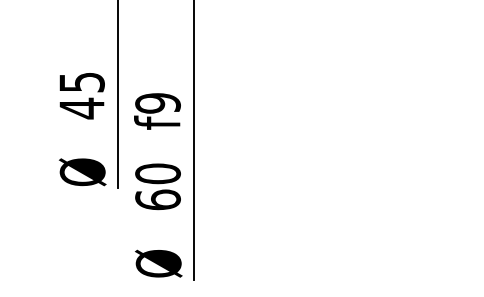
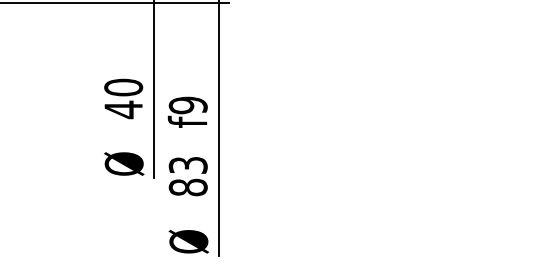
text: (81, 82) -> (123, 87), 45 -> 40
text: (157, 186) -> (187, 176), 60 -> 83

